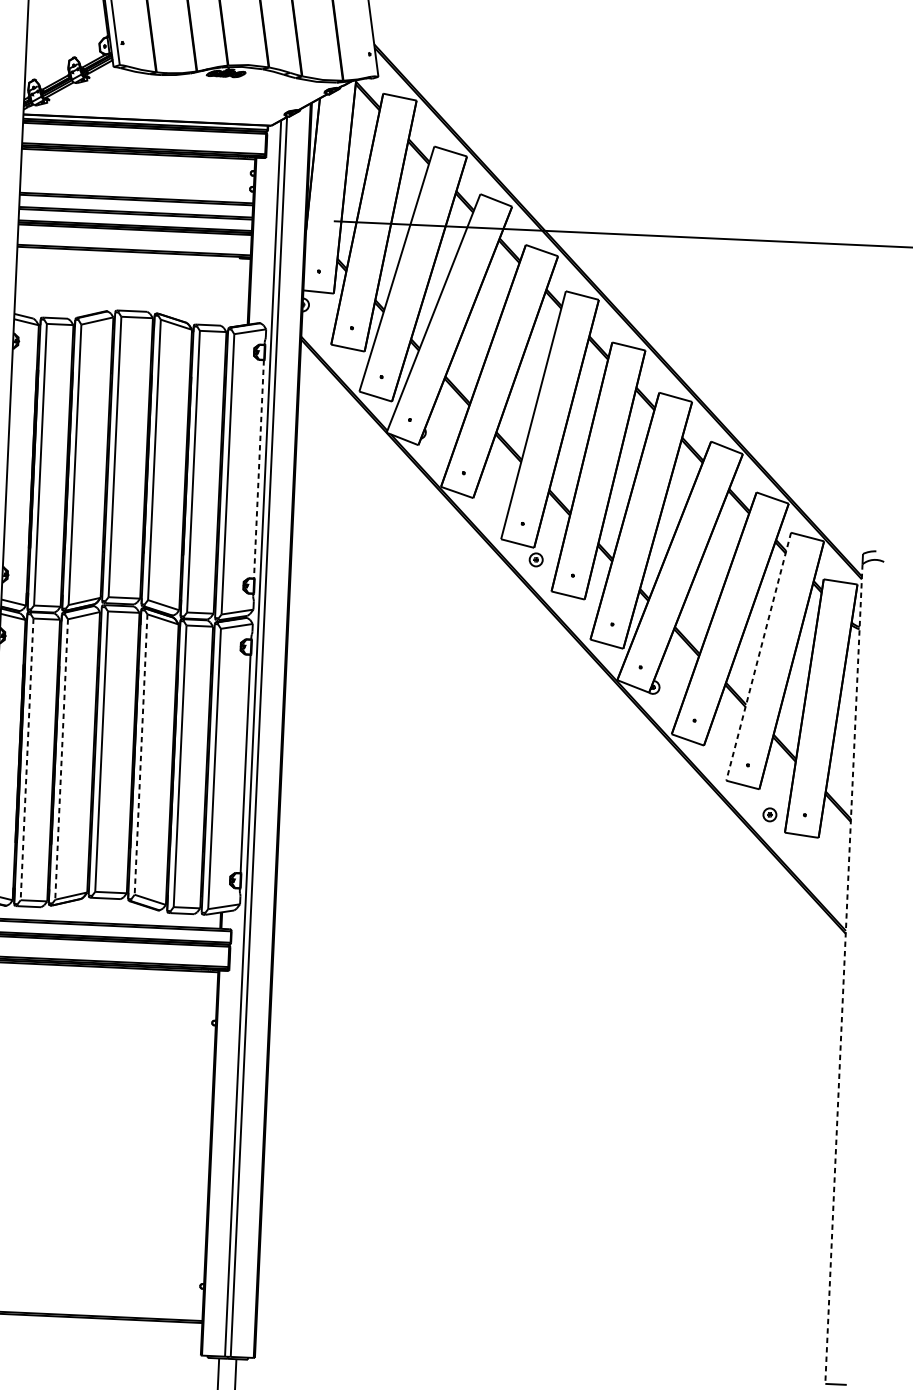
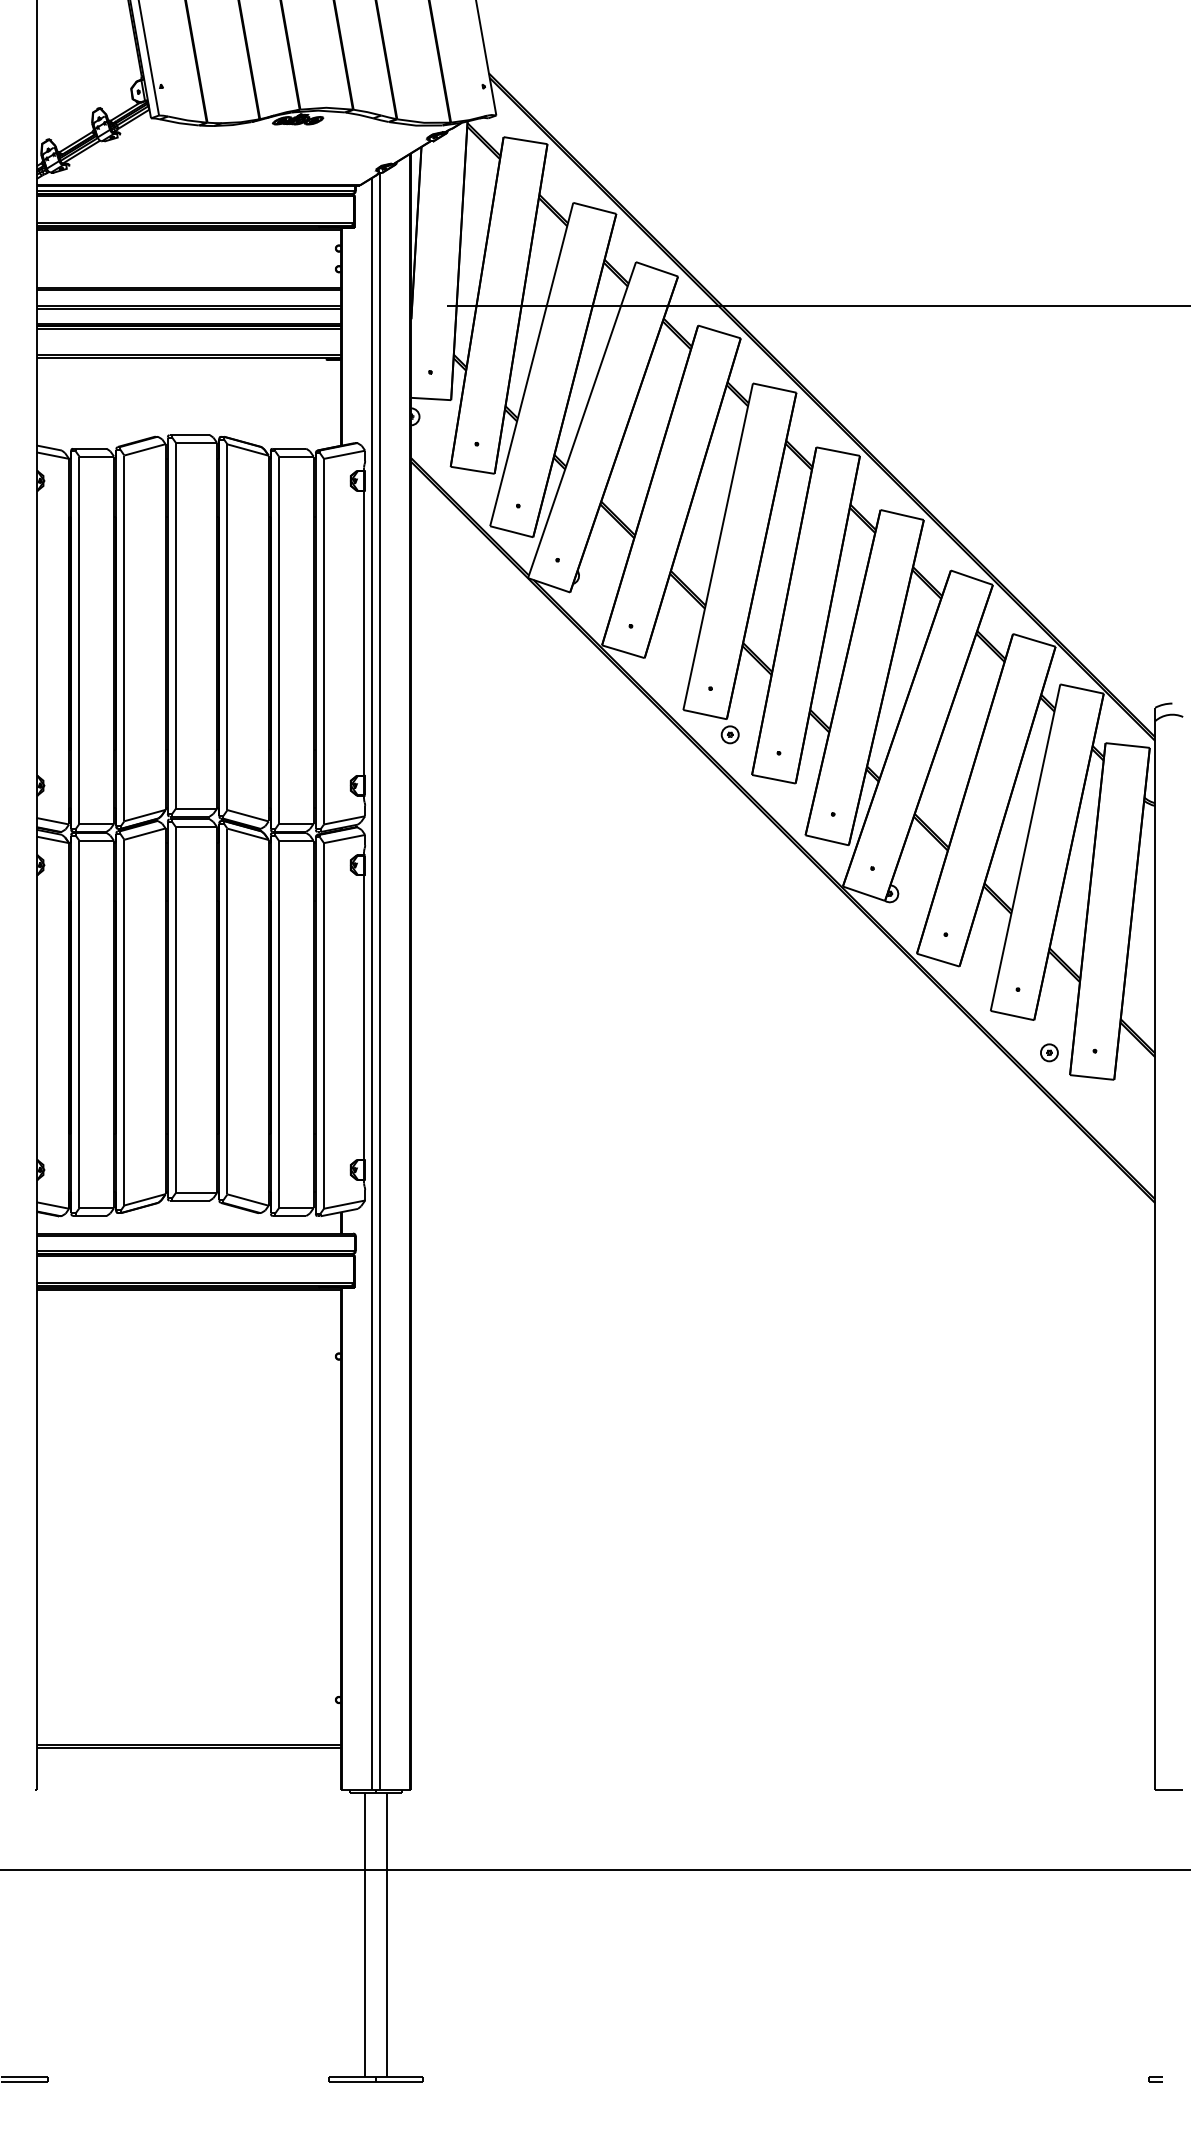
line: (259, 469) -> (364, 633), dashed -> solid
line: (758, 656) -> (1025, 847), dashed -> solid
line: (141, 754) -> (227, 1011), dashed -> solid
line: (27, 759) -> (79, 1024), dashed -> solid
line: (61, 759) -> (124, 1022), dashed -> solid
line: (844, 974) -> (1155, 1256), dashed -> solid

